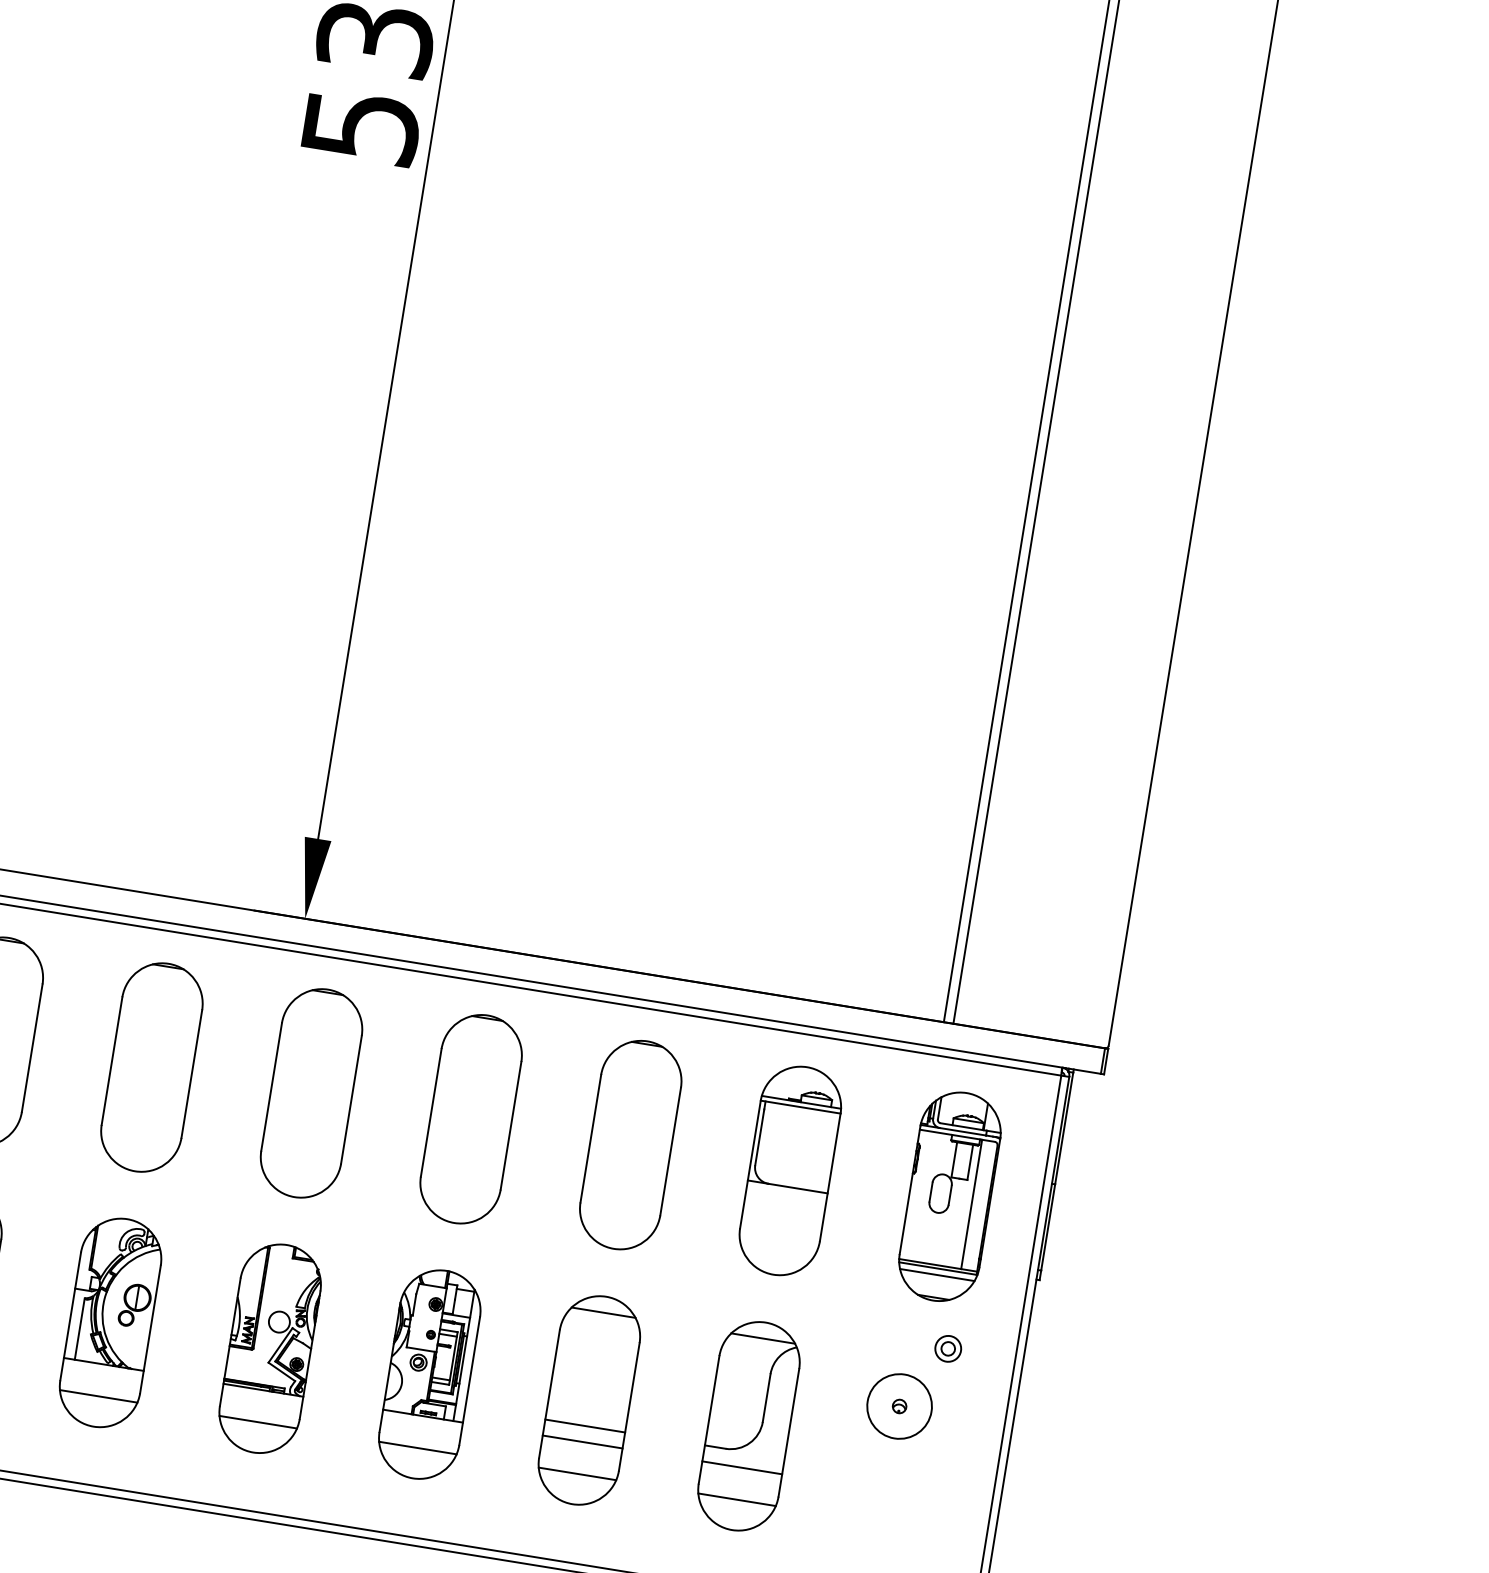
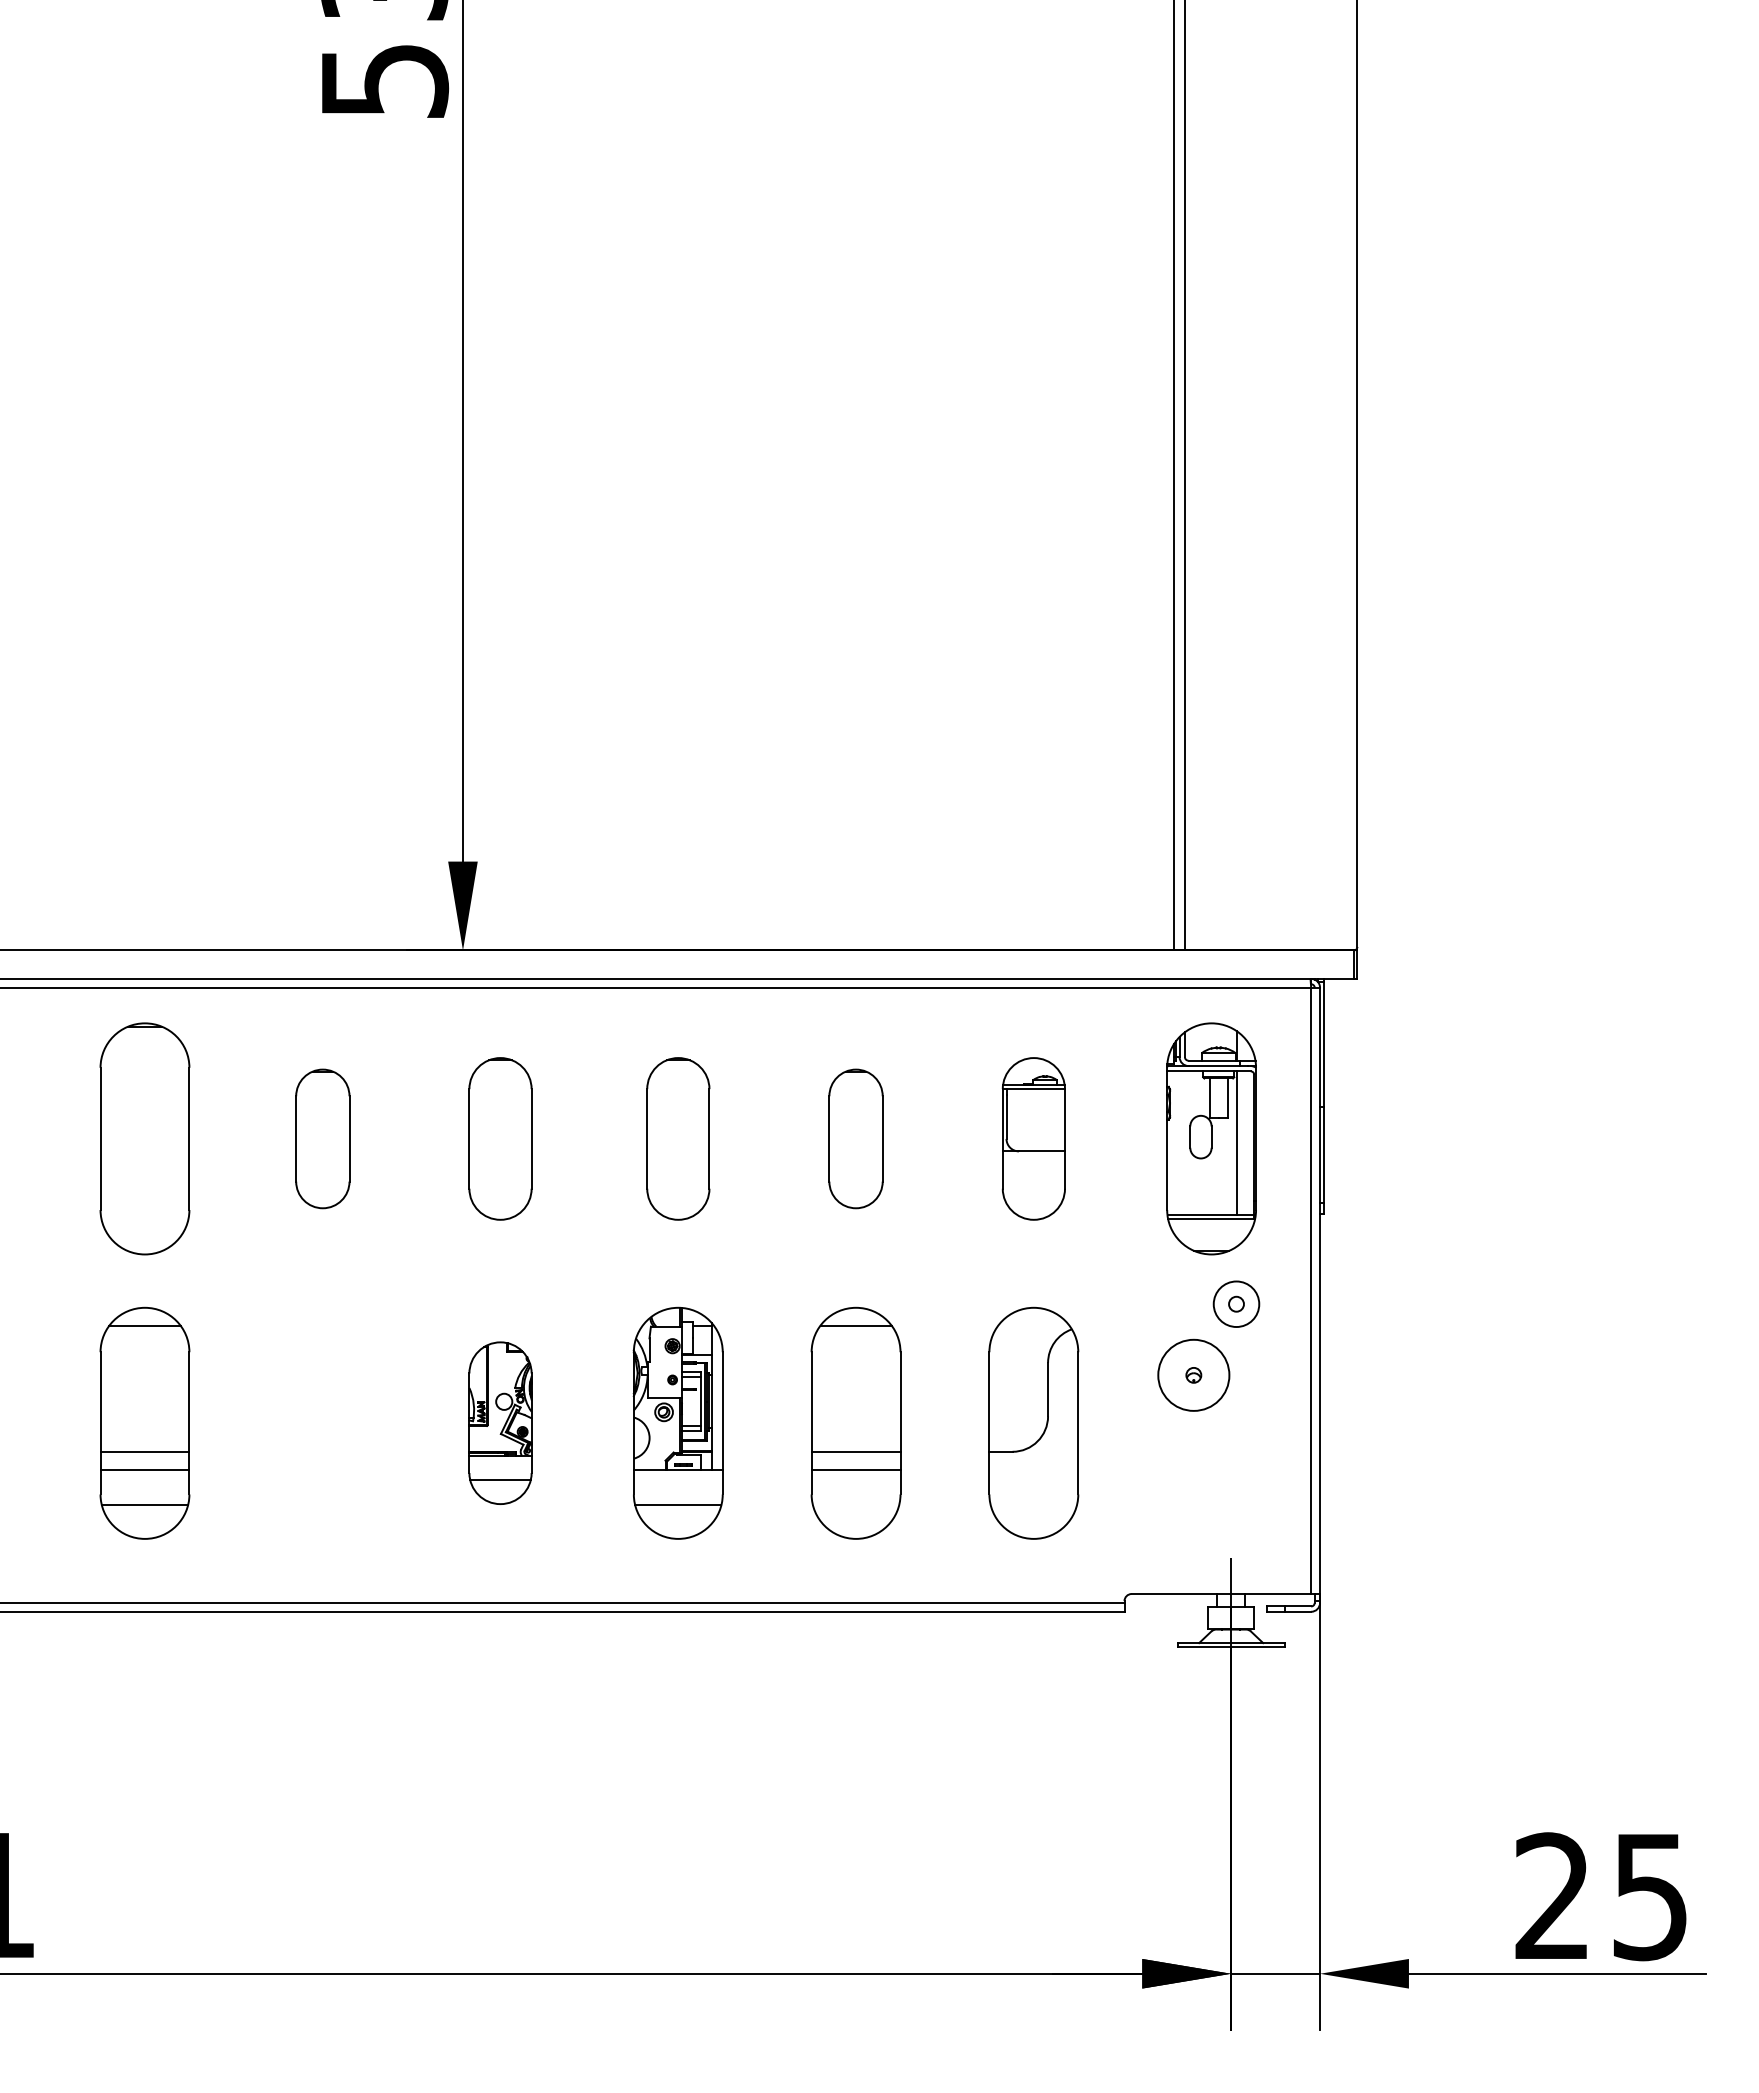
part: (151, 1067) -> (322, 1138), size x0.6
part: (311, 1093) -> (500, 1138), size x0.7
part: (471, 1118) -> (678, 1138), size x0.7
part: (630, 1144) -> (855, 1138), size x0.6
part: (790, 1170) -> (1033, 1138), size x0.7
line: (937, 1275) -> (1211, 1226), removed
part: (110, 1322) -> (322, 1422), removed
line: (762, 1338) -> (1033, 1325), removed
part: (270, 1348) -> (500, 1422), size x0.7
circle: (948, 1349) -> (1236, 1304), size x1.6
line: (741, 1467) -> (1033, 1469), removed
line: (576, 1474) -> (855, 1505), removed
line: (736, 1500) -> (1033, 1505), removed

